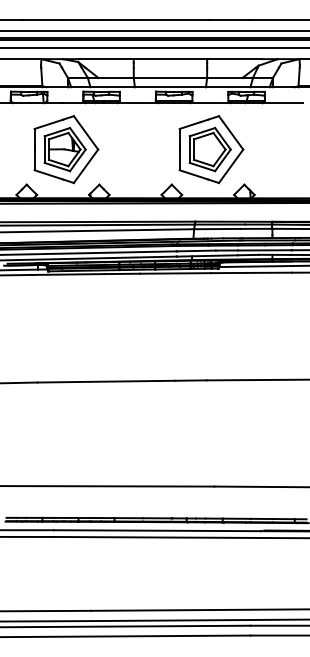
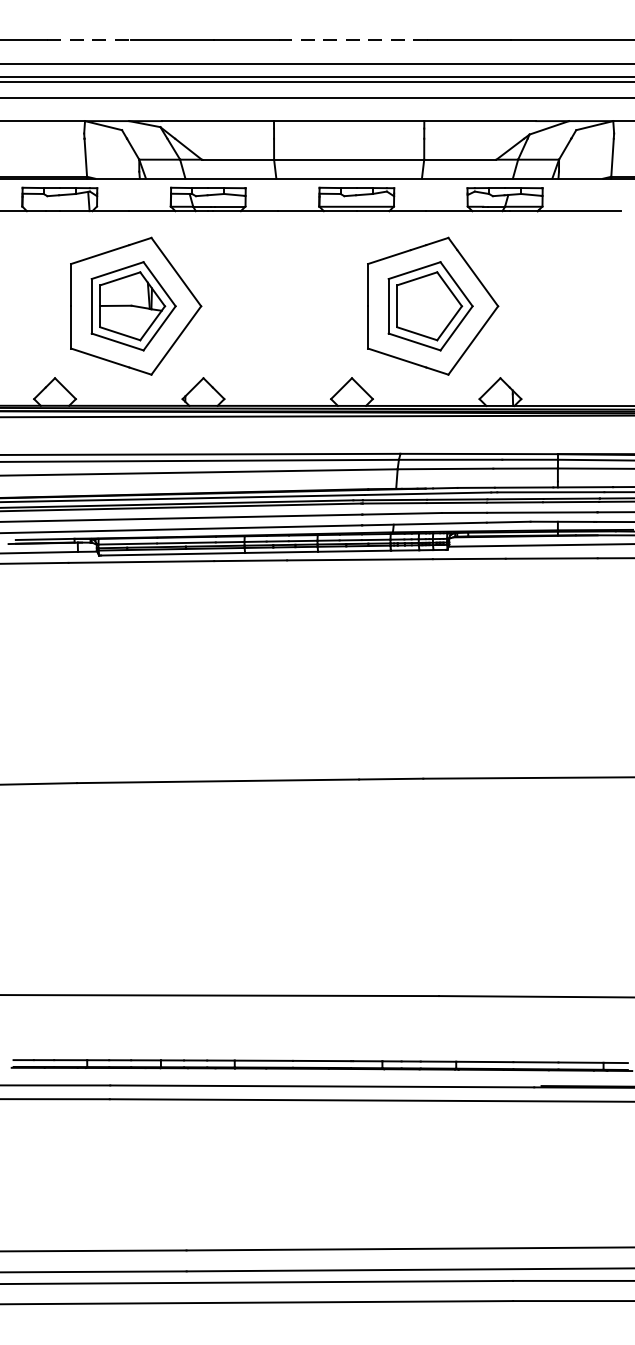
line: (43, 19) -> (89, 39), solid -> dashed
line: (171, 19) -> (351, 39), solid -> dashed

